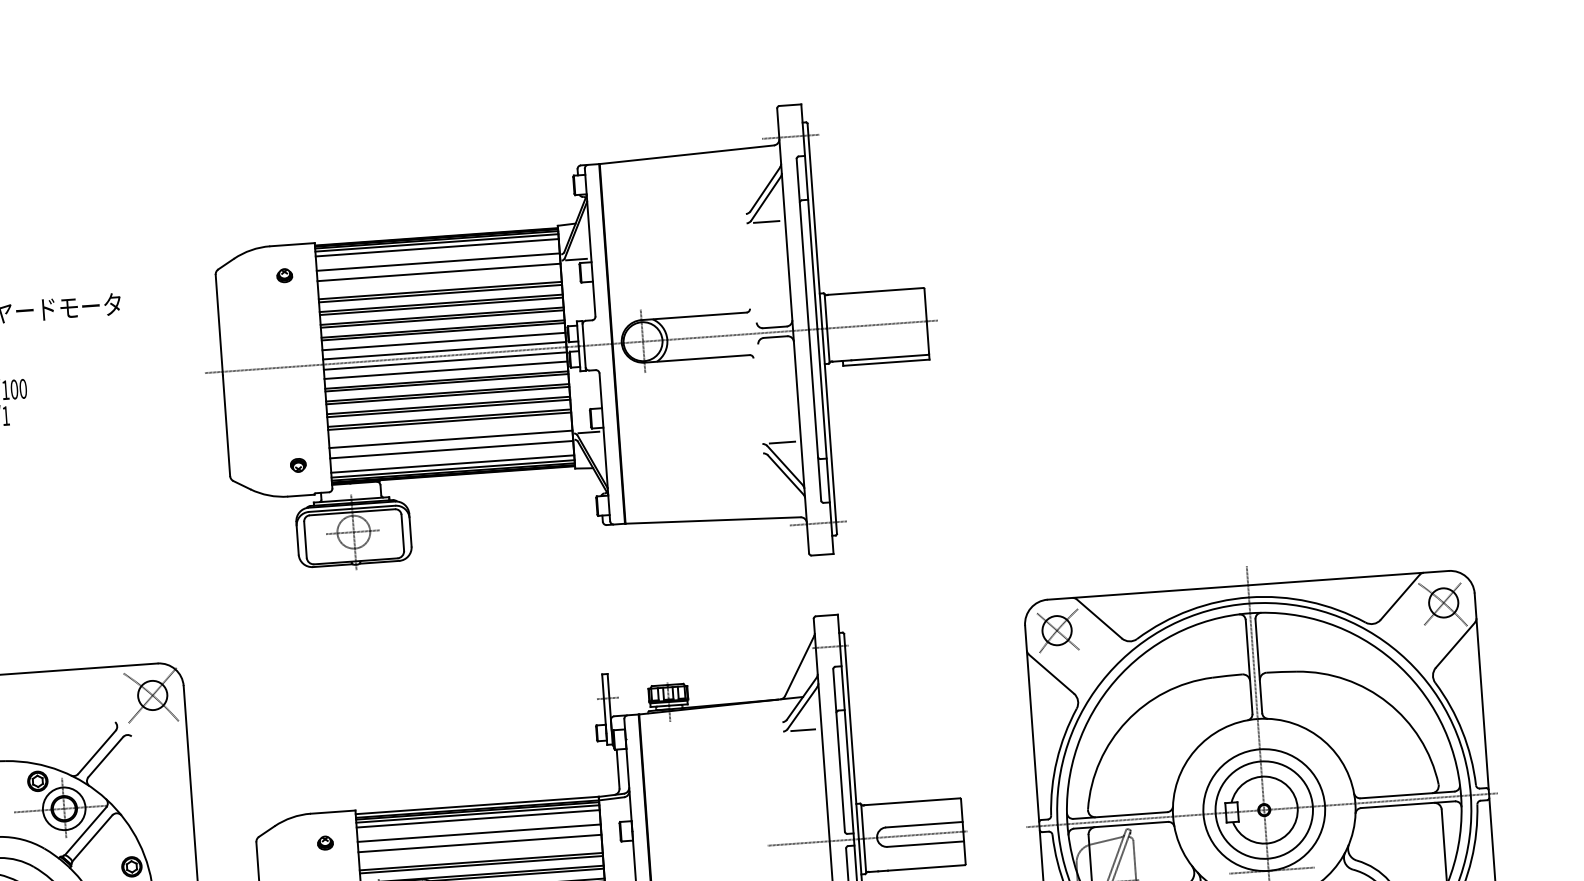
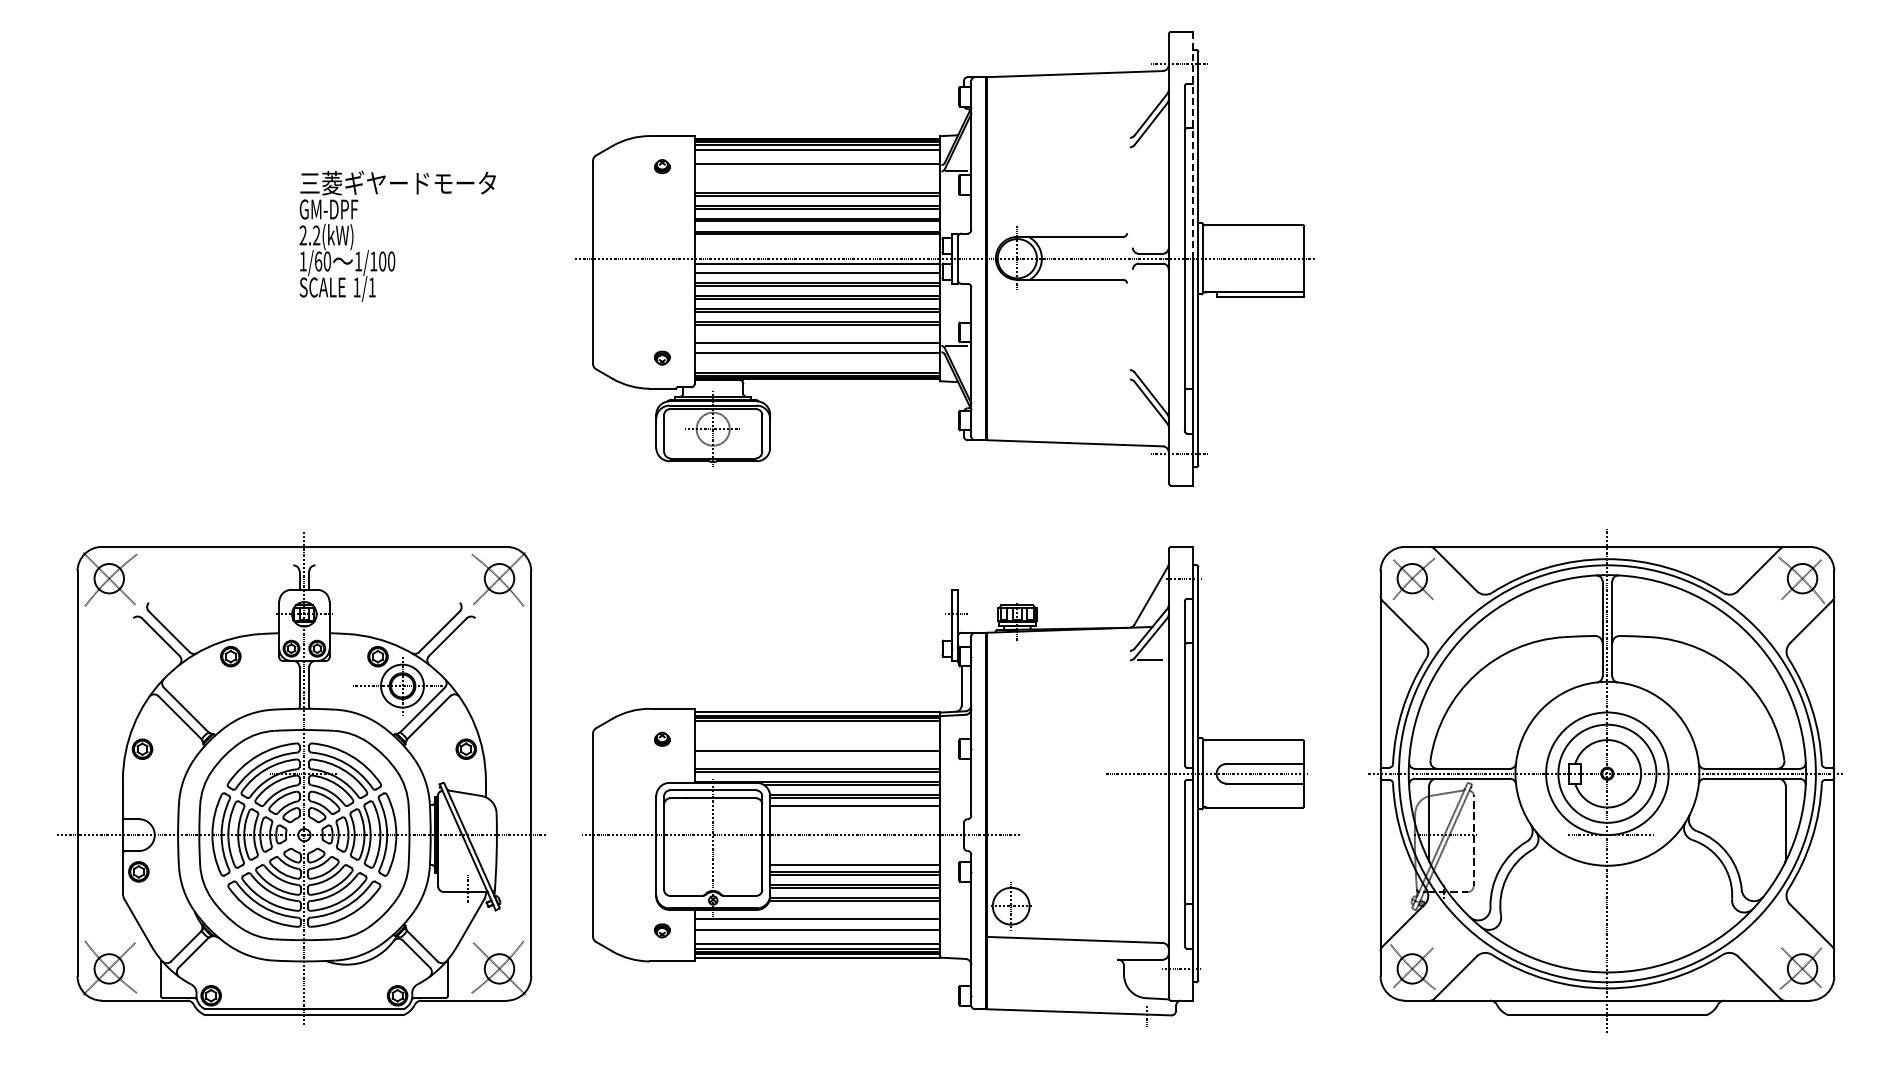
line: (809, 216) -> (1193, 144), solid -> dashed
line: (766, 222) -> (1149, 147), removed
line: (439, 272) -> (817, 174), removed
line: (444, 341) -> (817, 244), removed
line: (444, 350) -> (817, 253), removed
line: (781, 443) -> (1149, 370), removed
line: (452, 463) -> (817, 367), removed
line: (478, 818) -> (817, 725), removed
line: (479, 833) -> (817, 740), removed

